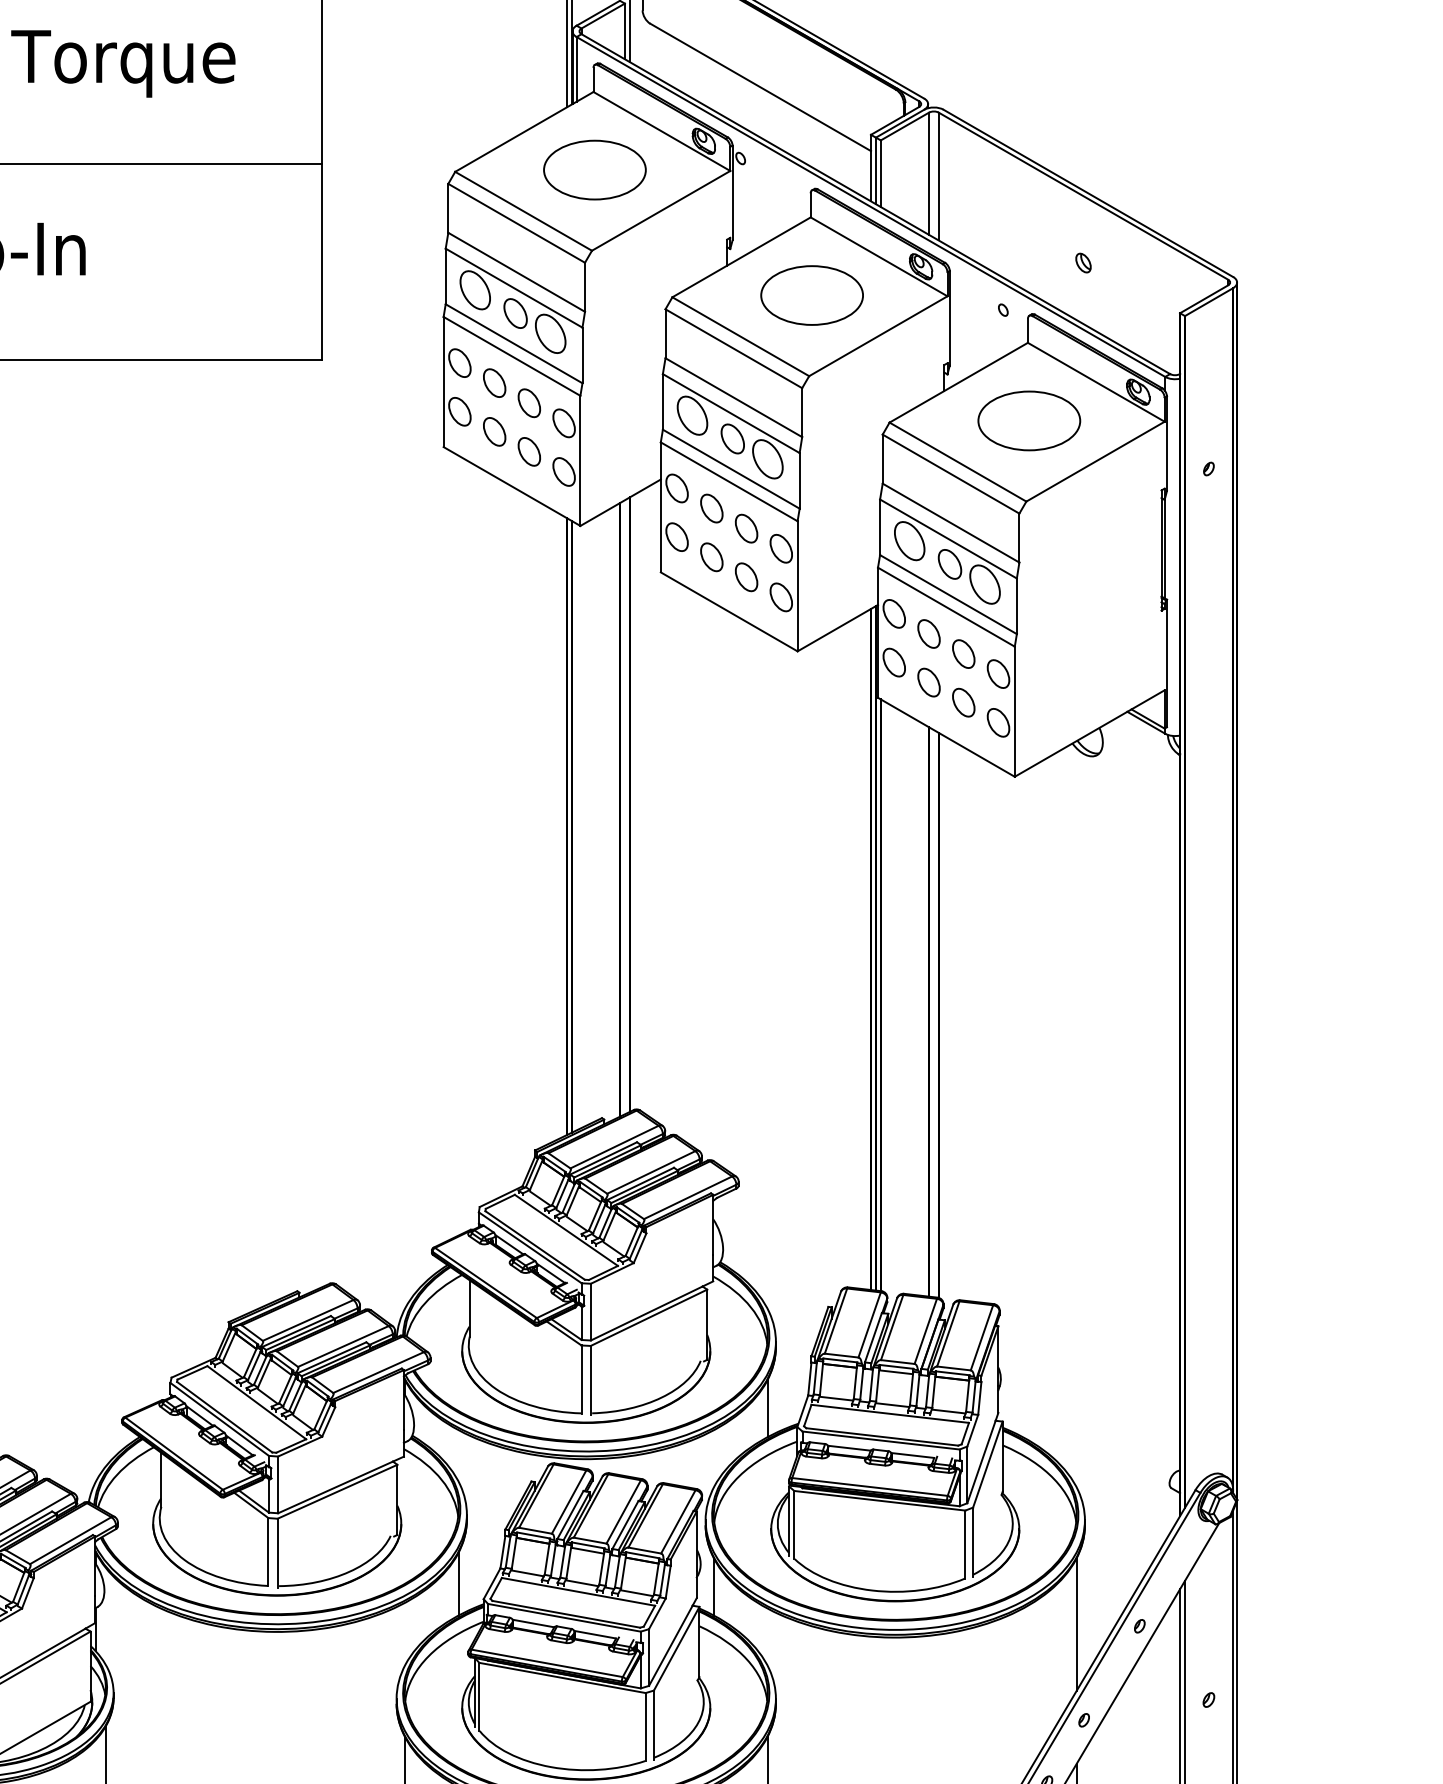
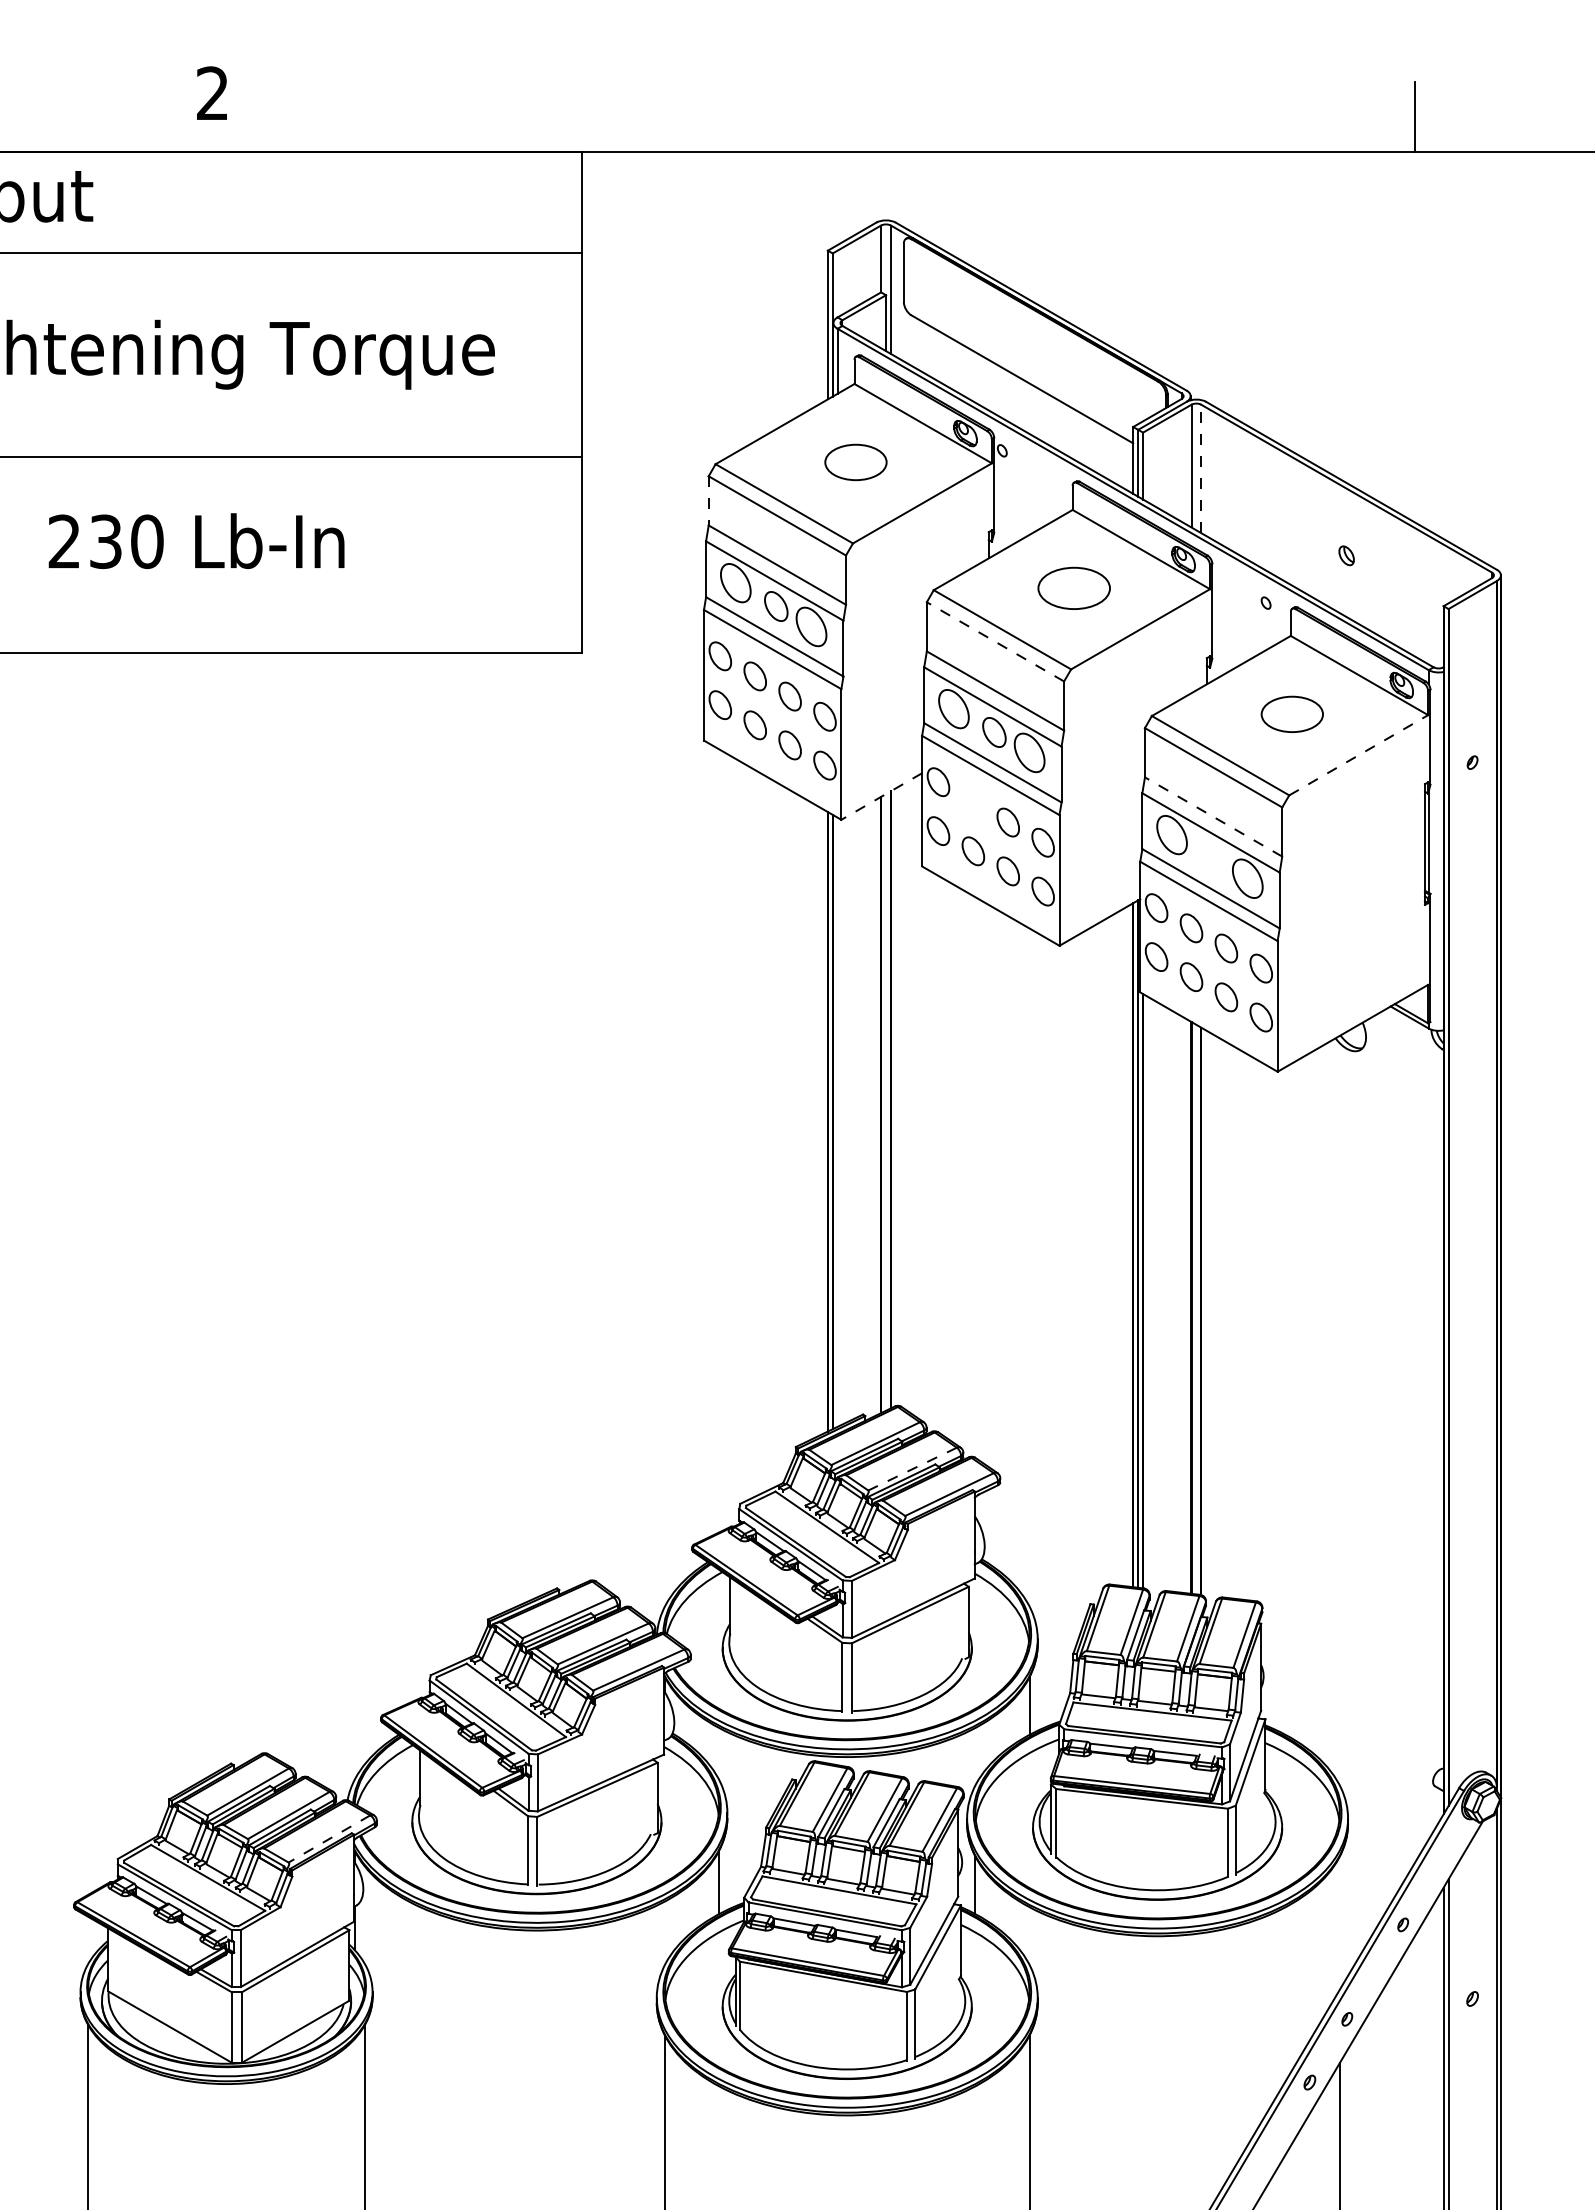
part: (594, 170) -> (855, 462), size x0.6
line: (938, 176) -> (1201, 468), solid -> dashed
line: (448, 207) -> (708, 500), solid -> dashed
part: (812, 295) -> (1074, 588), size x0.7
line: (733, 348) -> (995, 641), solid -> dashed
part: (1029, 421) -> (1292, 714), size x0.6
line: (1096, 461) -> (1359, 755), solid -> dashed
line: (620, 502) -> (881, 796), solid -> dashed
part: (711, 508) -> (973, 802), removed
line: (950, 522) -> (1213, 816), solid -> dashed
part: (949, 564) -> (1212, 858), removed
line: (651, 1172) -> (912, 1469), solid -> dashed
line: (70, 1541) -> (329, 1839), solid -> dashed
line: (1076, 1623) -> (1339, 1922), removed

